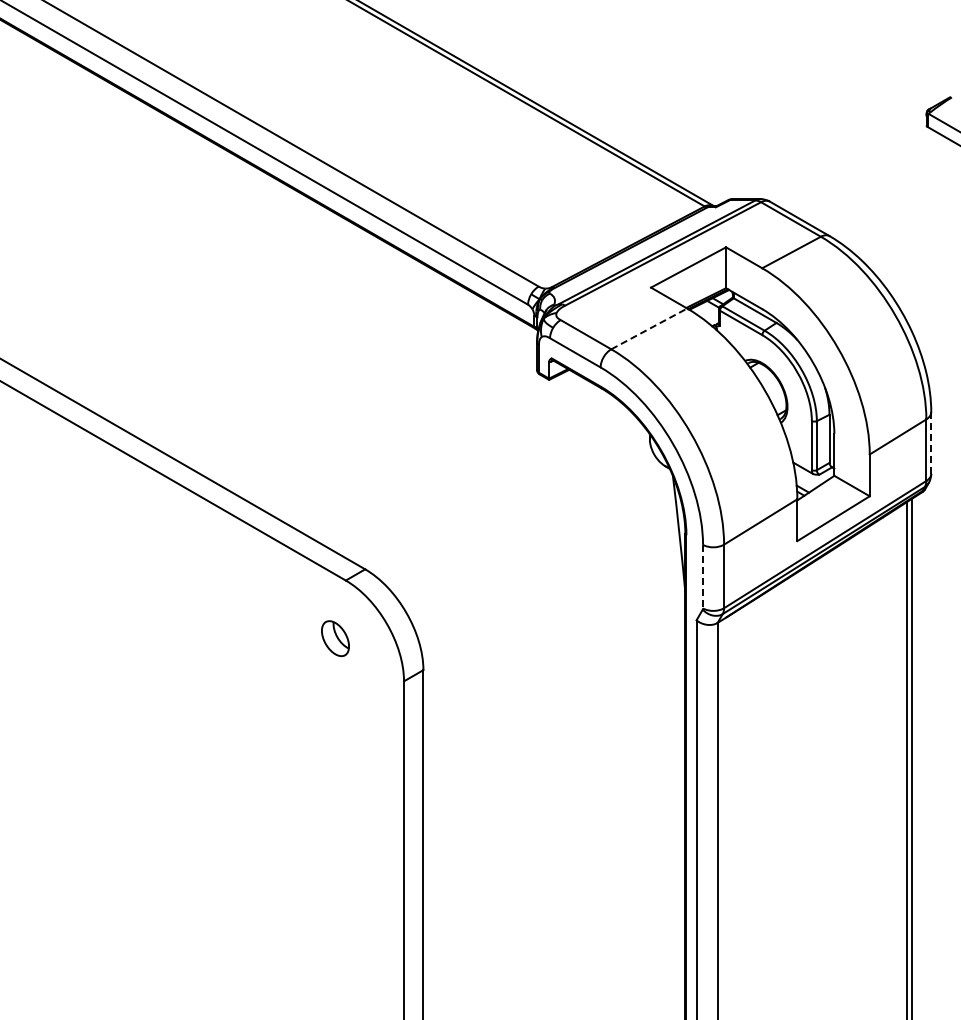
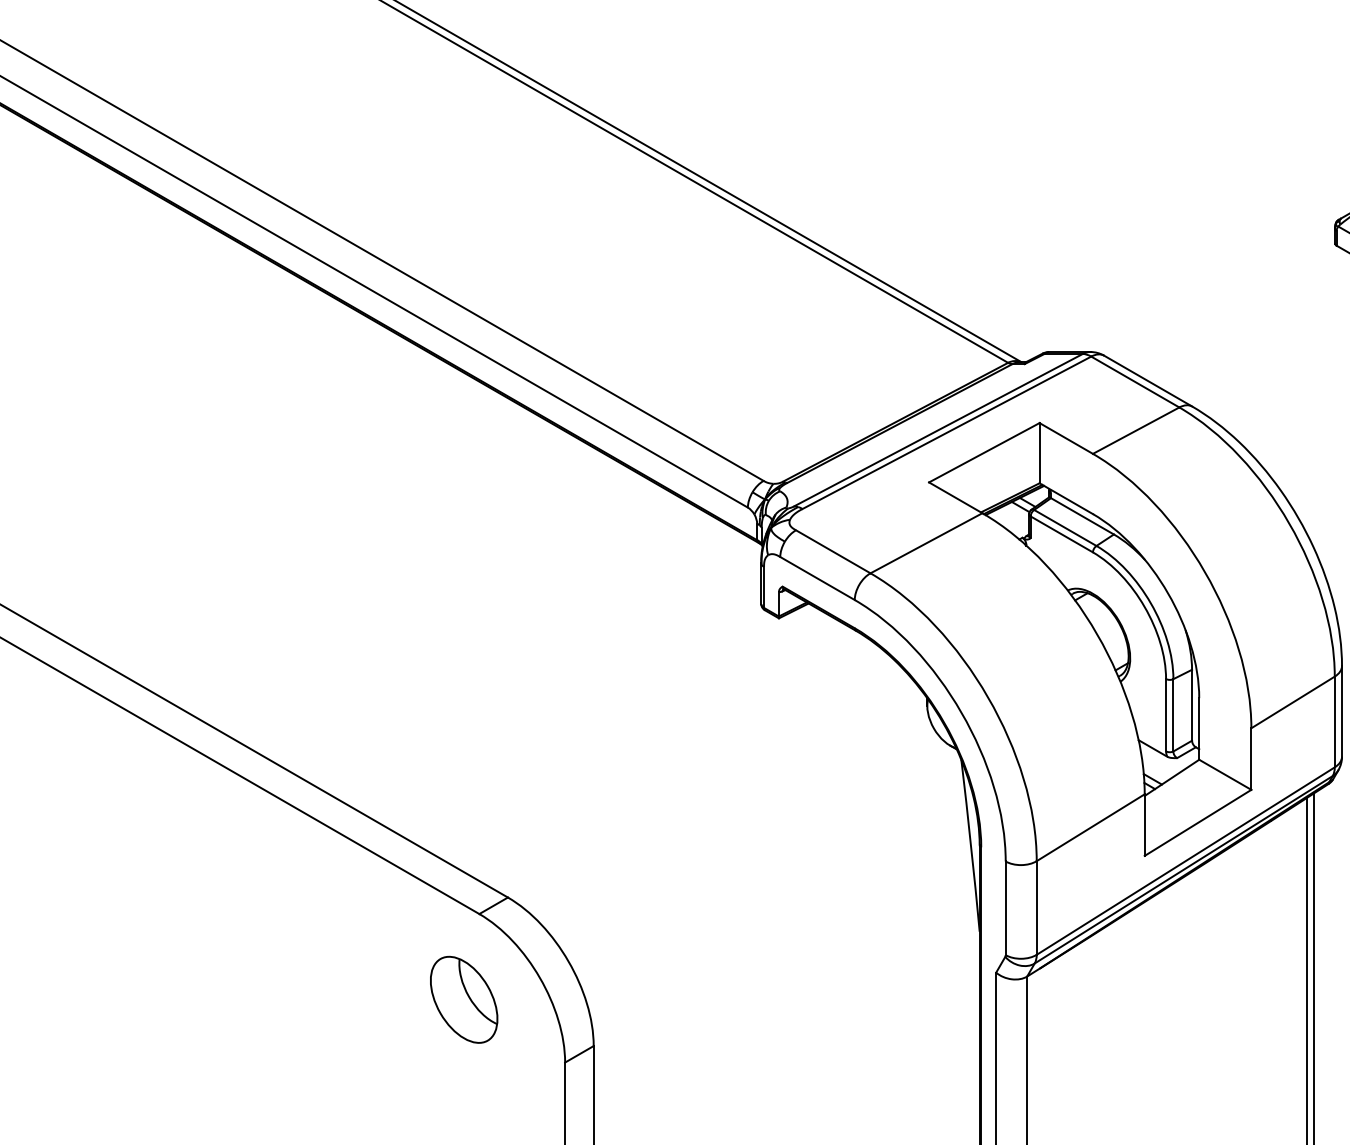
line: (649, 328) -> (926, 542), dashed -> solid
line: (931, 443) -> (1342, 712), dashed -> solid
line: (703, 576) -> (1006, 908), dashed -> solid
part: (335, 638) -> (464, 999), size x1.67

